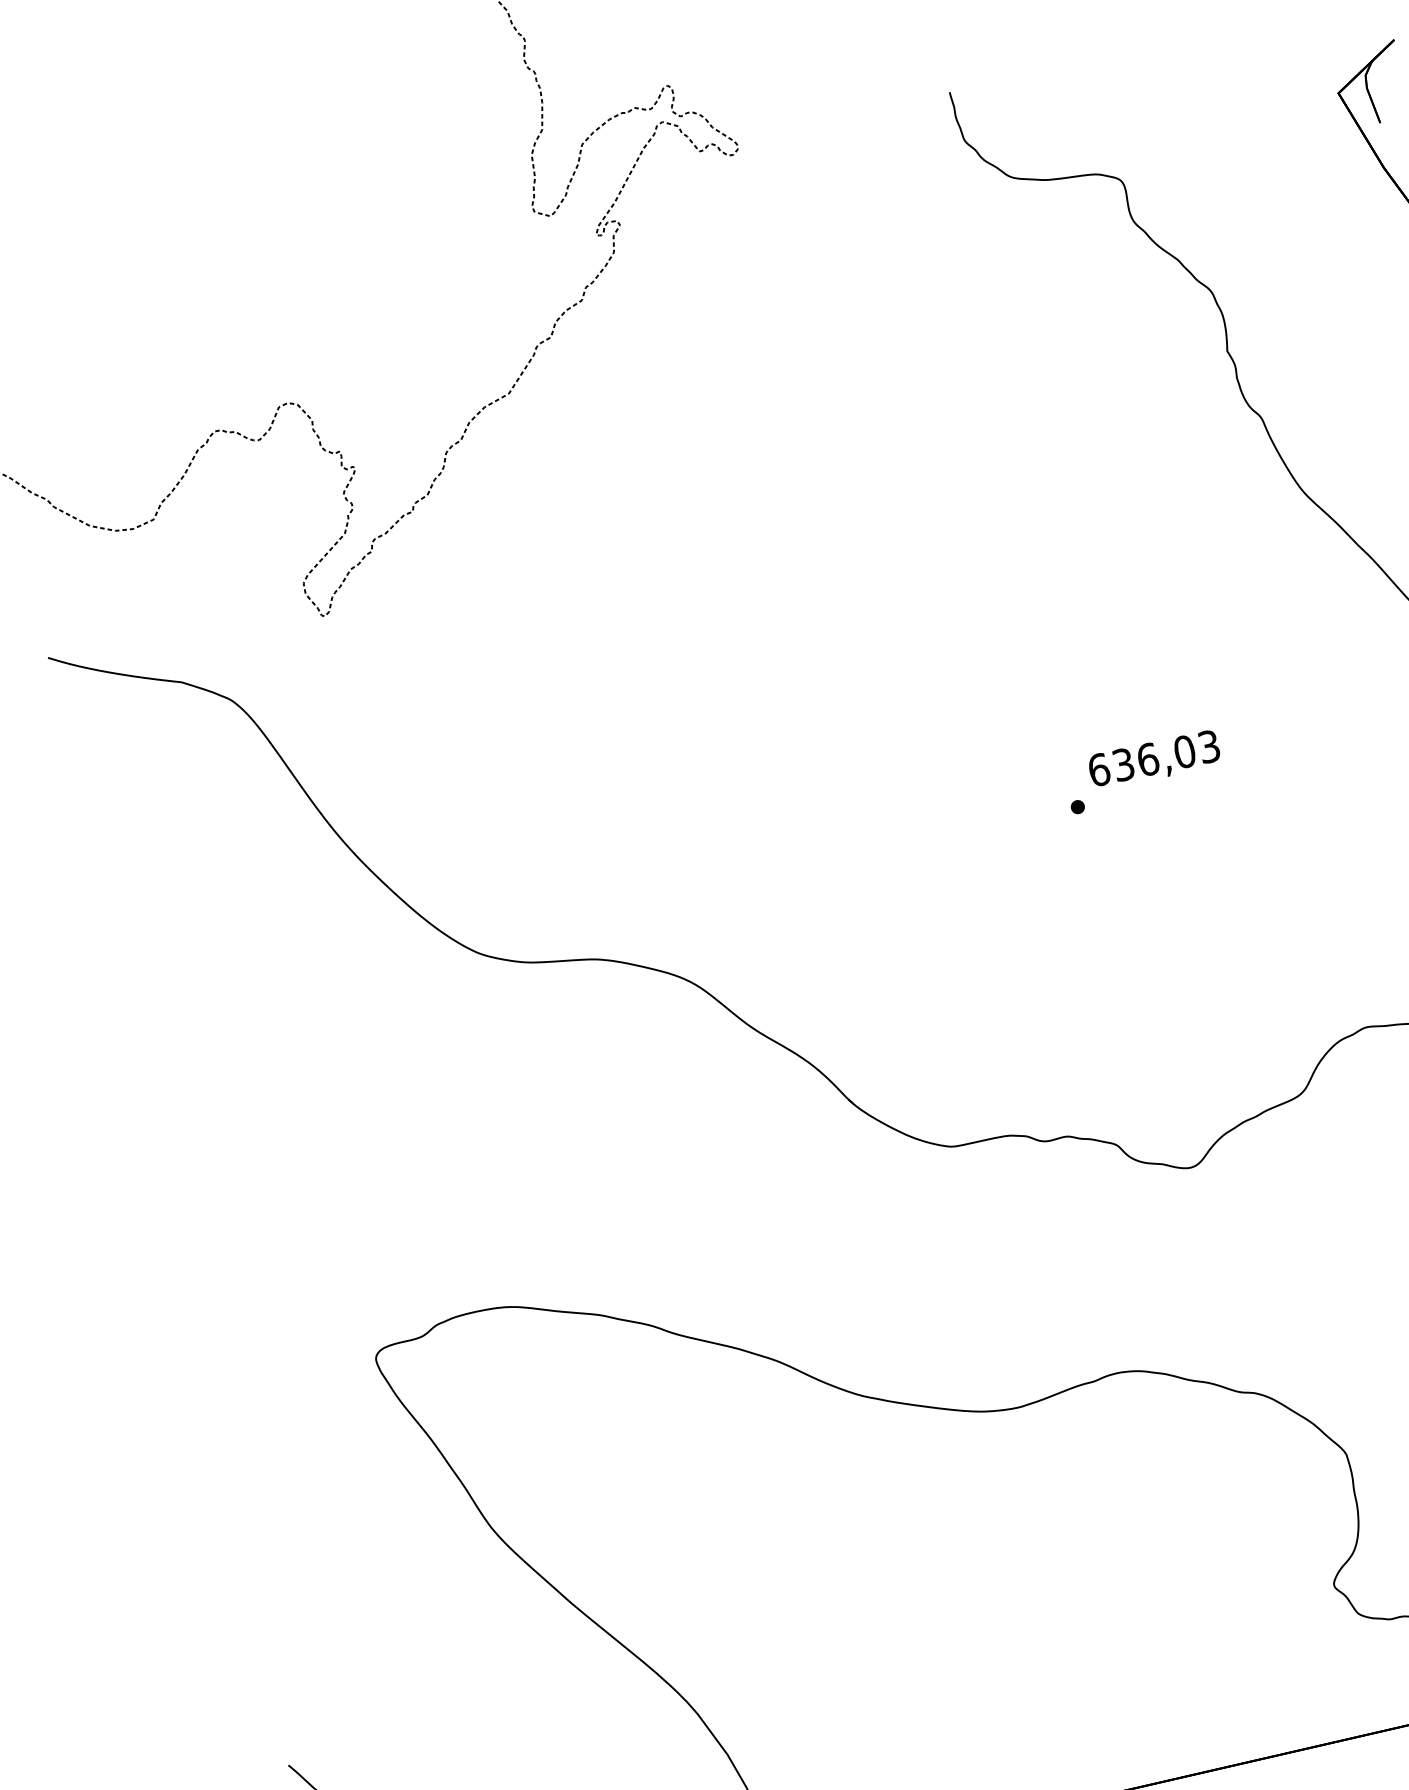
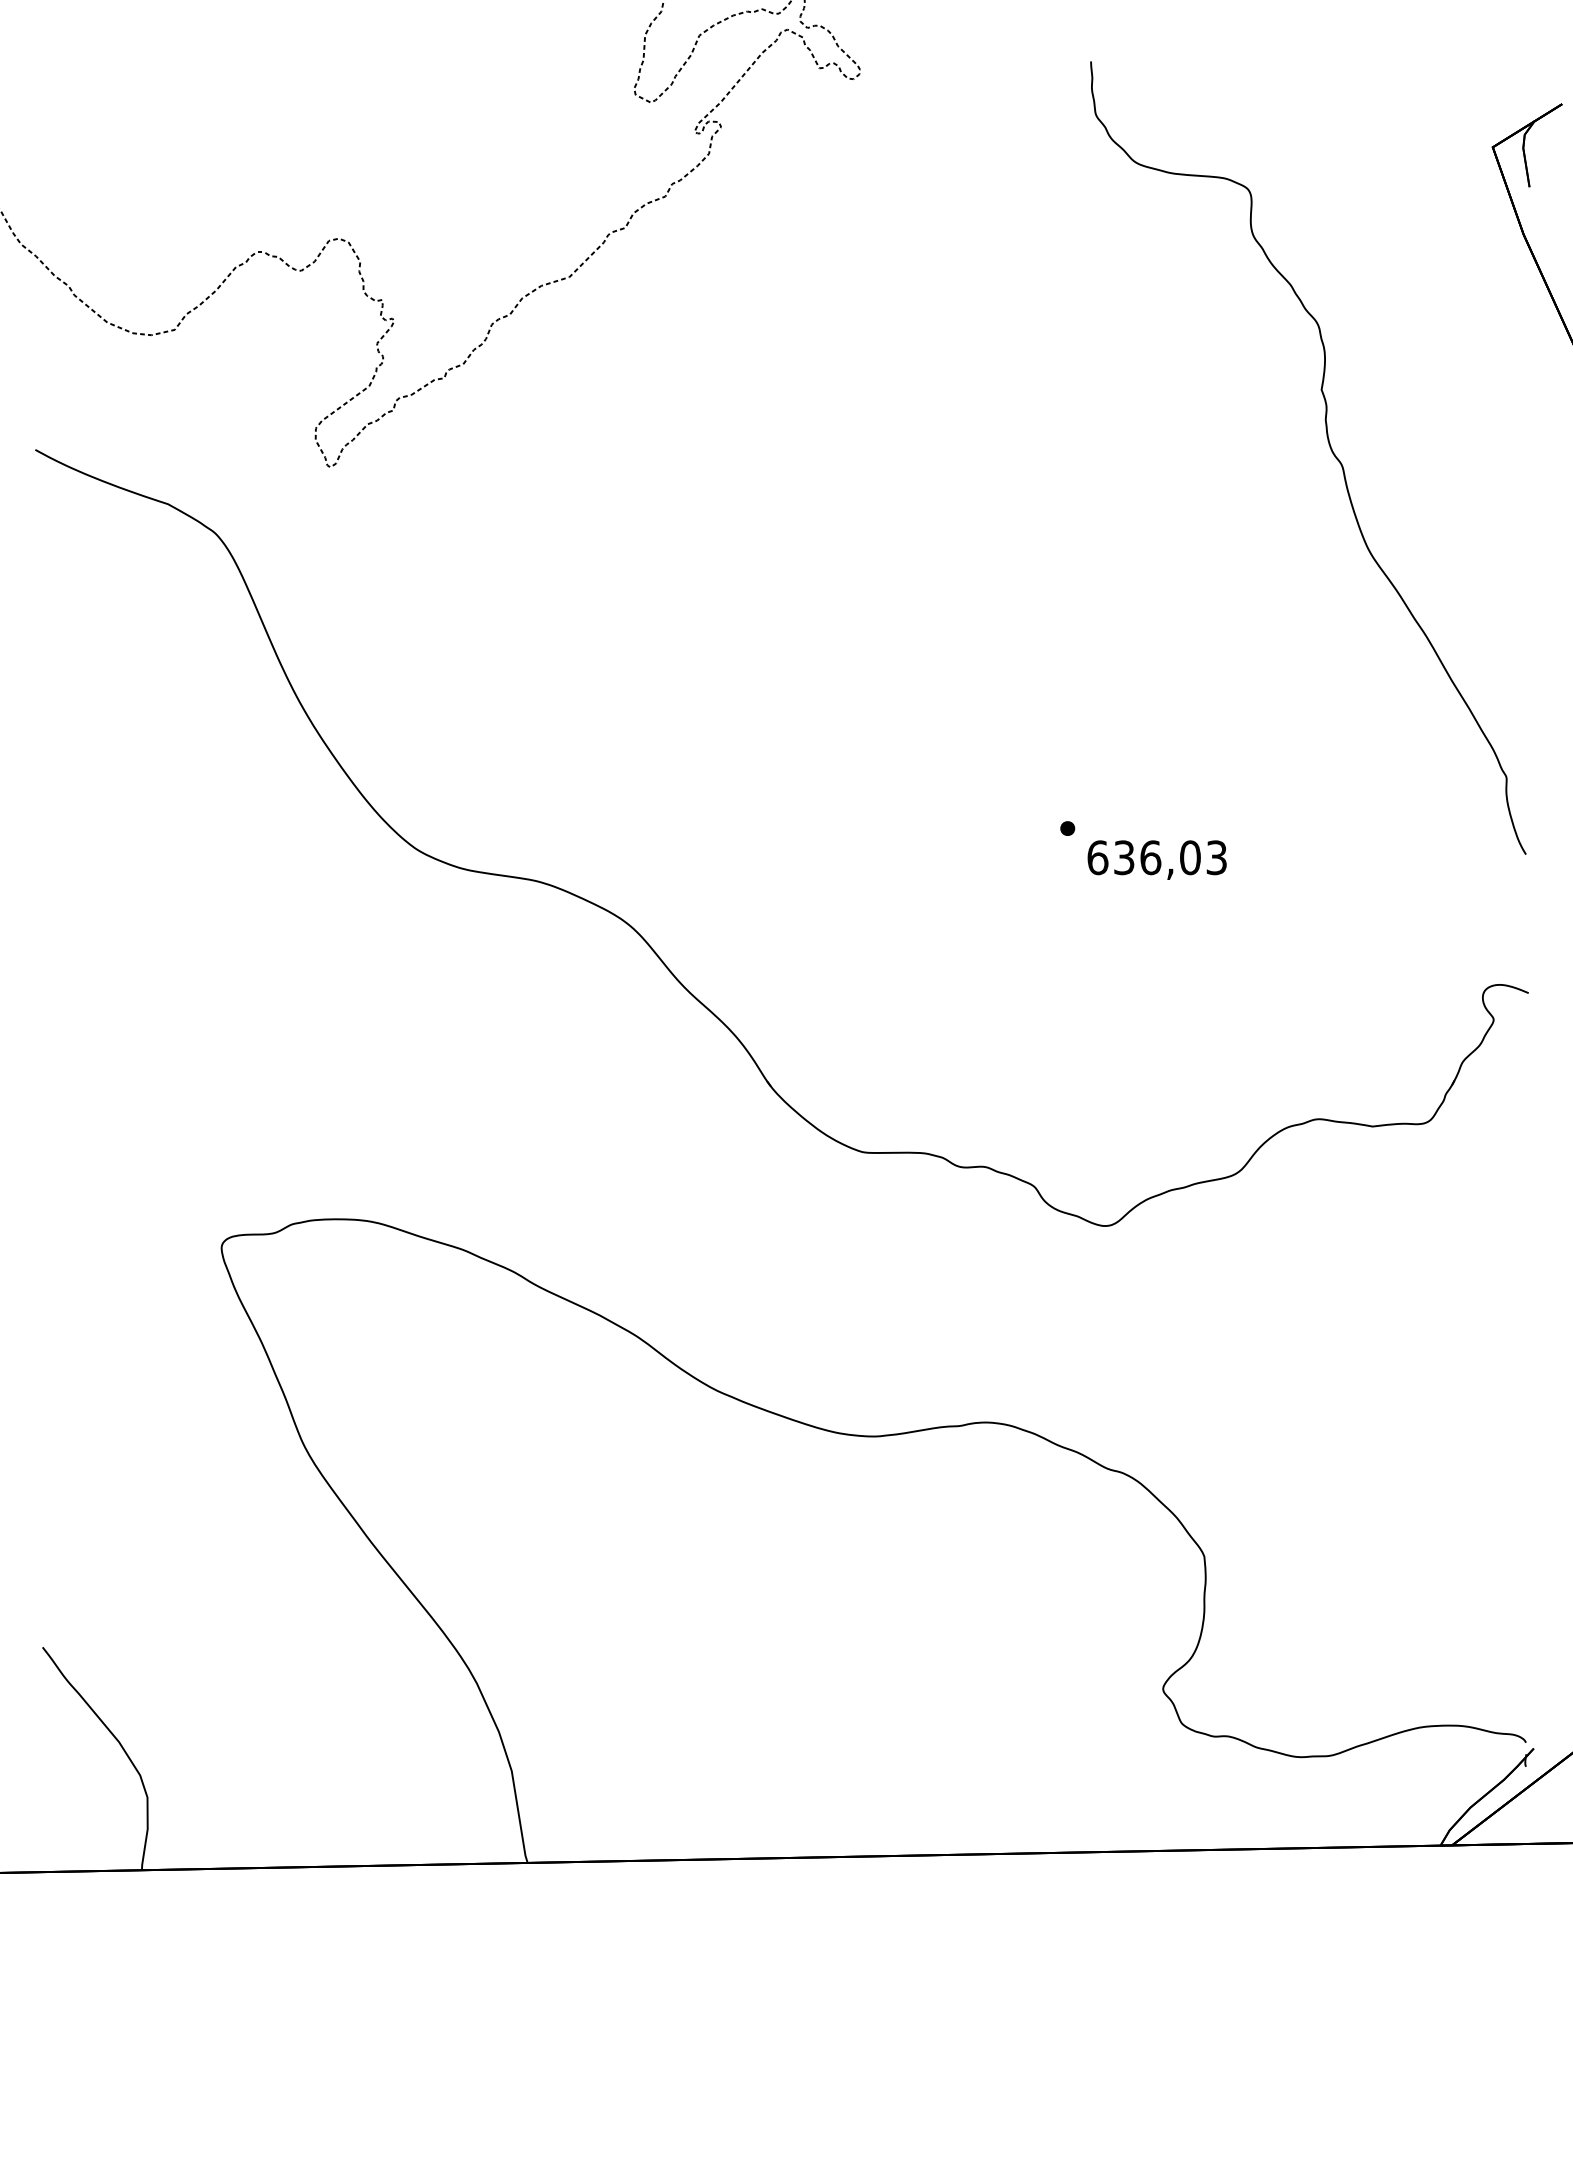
text: (1153, 760) -> (1156, 859), moved

